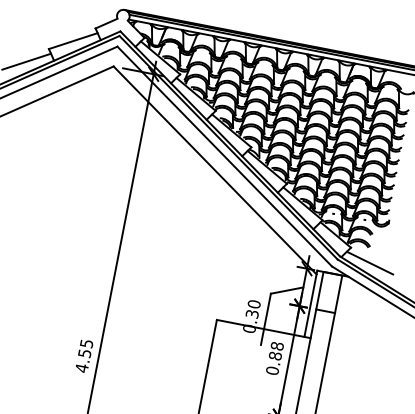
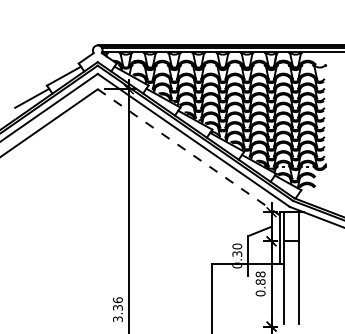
line: (216, 171) -> (189, 152), solid -> dashed
line: (369, 262) -> (317, 198), removed
text: (83, 355) -> (117, 309), 4.55 -> 3.36

